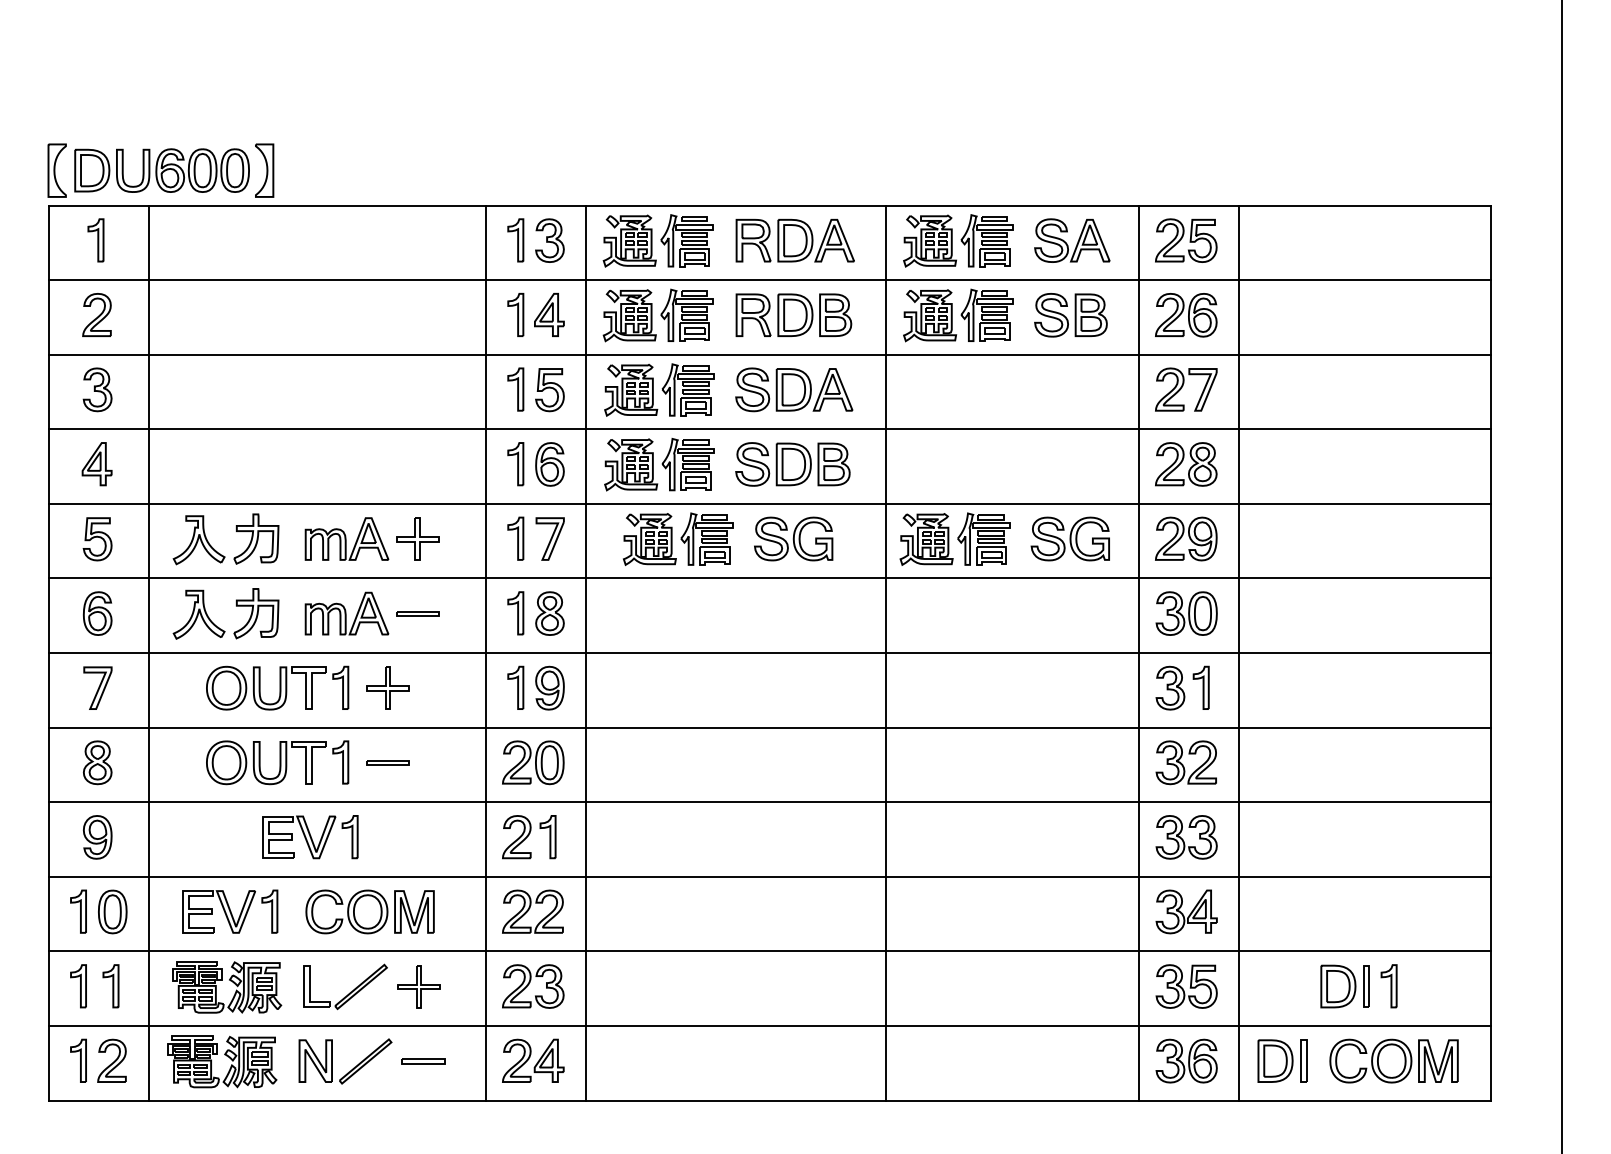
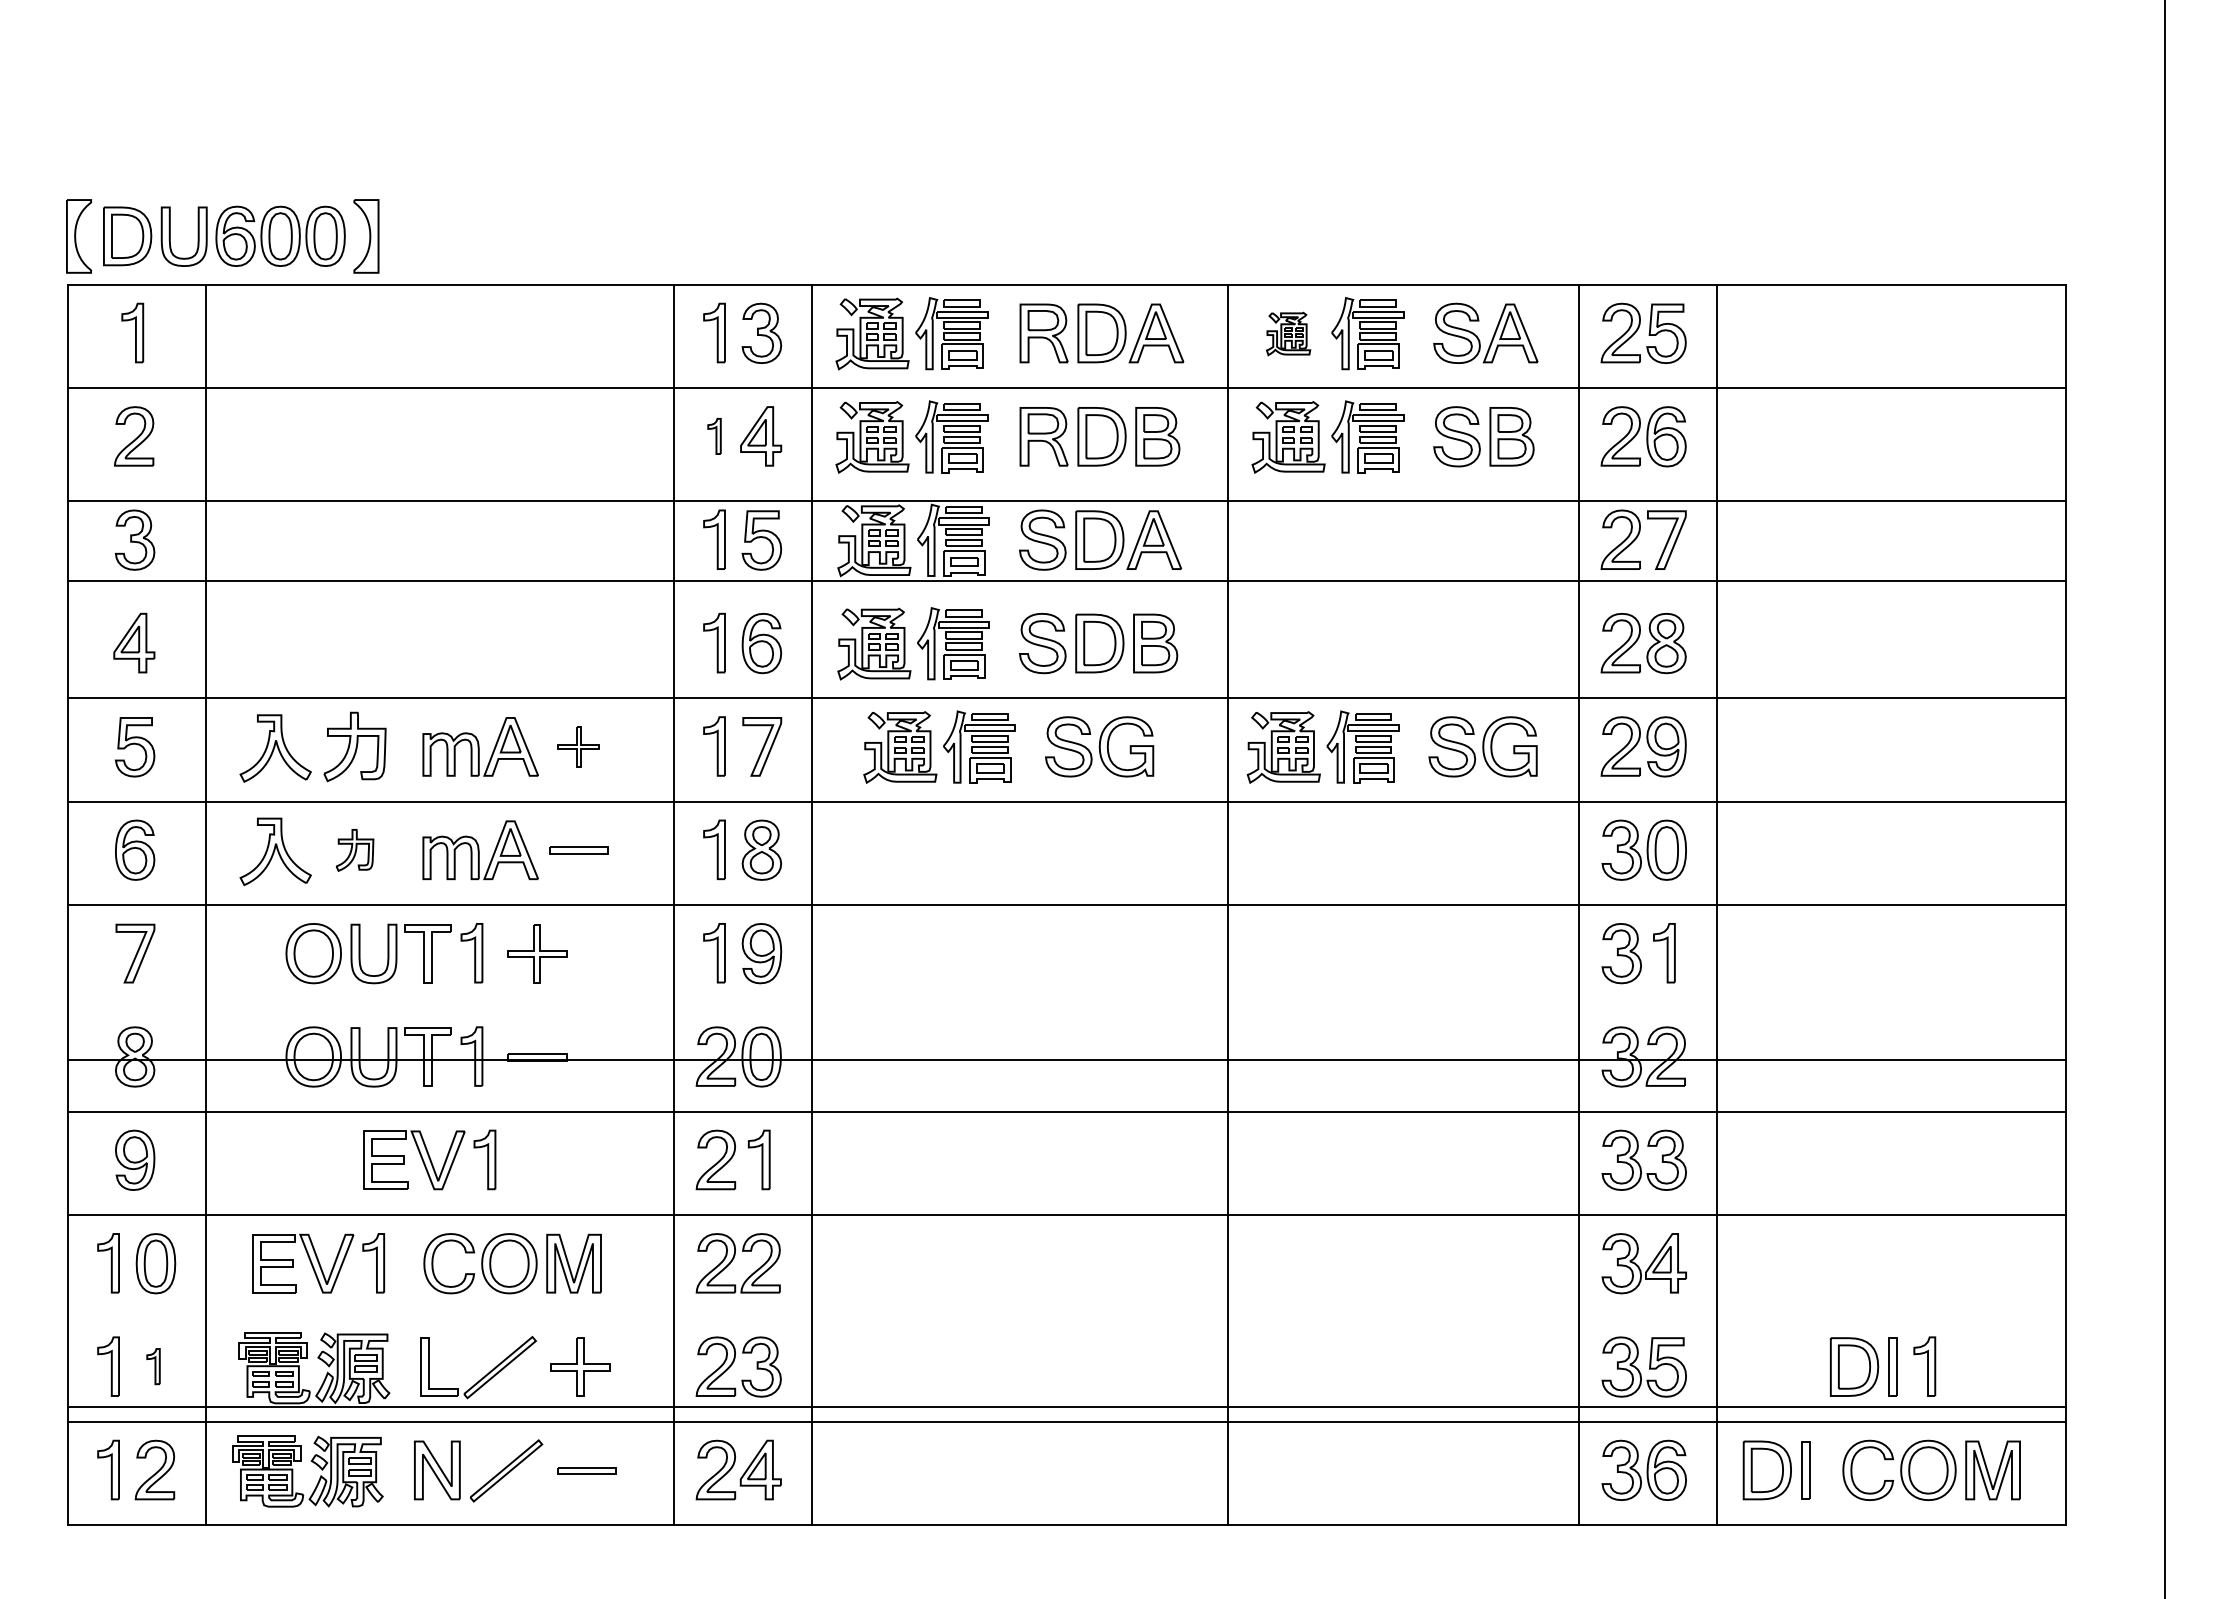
part: (929, 240) -> (1288, 333), size x0.6
part: (515, 315) -> (714, 436), size x0.6
line: (769, 354) -> (1066, 581), moved
line: (769, 429) -> (1066, 500), moved
part: (417, 538) -> (578, 746), size x0.7
part: (256, 613) -> (354, 850), size x0.6
line: (769, 727) -> (1066, 1060), moved
line: (769, 951) -> (1066, 1407), moved
part: (110, 986) -> (153, 1366), size x0.6

